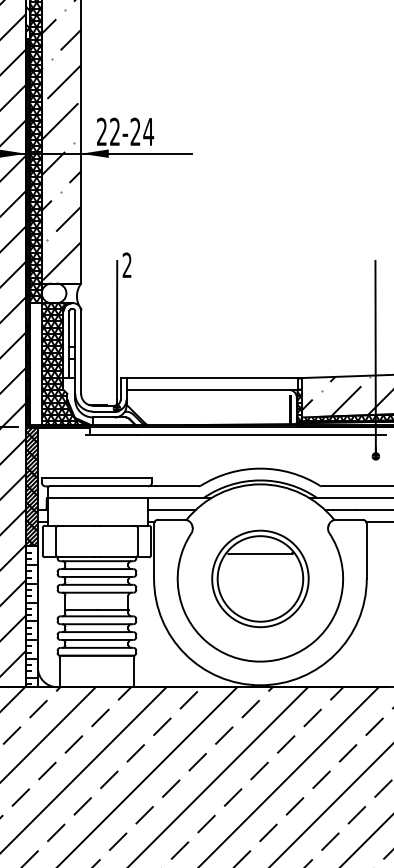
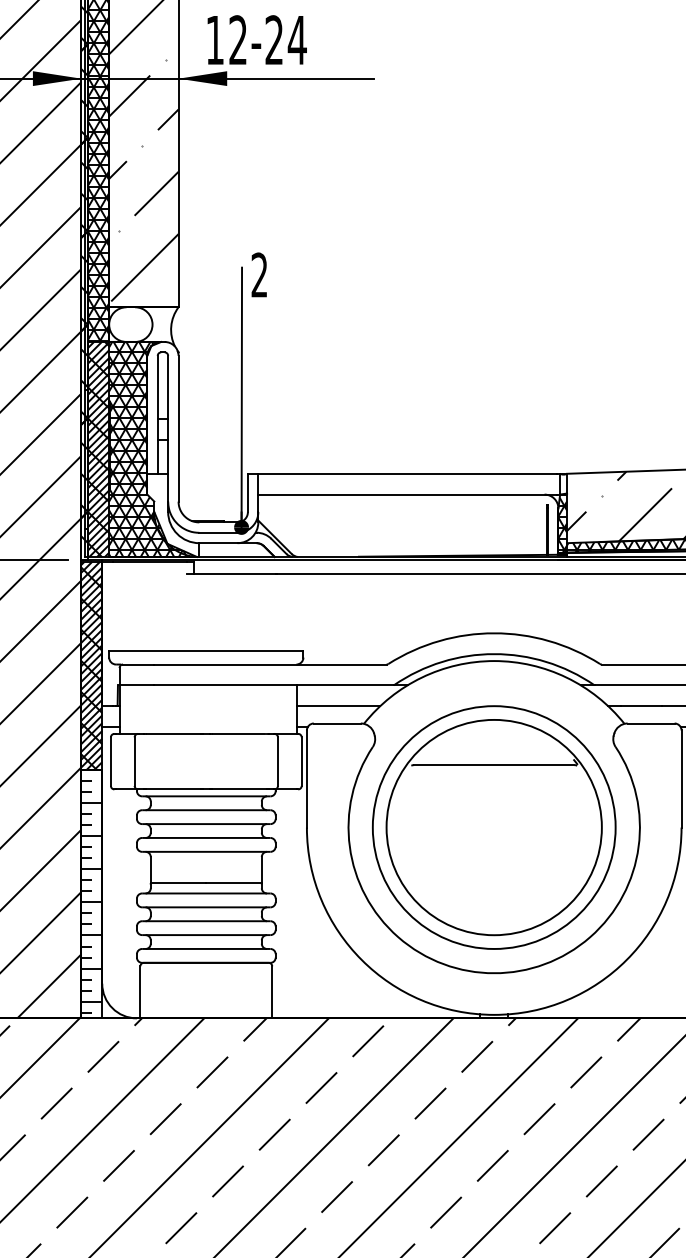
text: (101, 131) -> (214, 39), 22-24 -> 12-24
hatch: (35, 364) -> (98, 449), added
part: (260, 578) -> (494, 826), size x1.43

